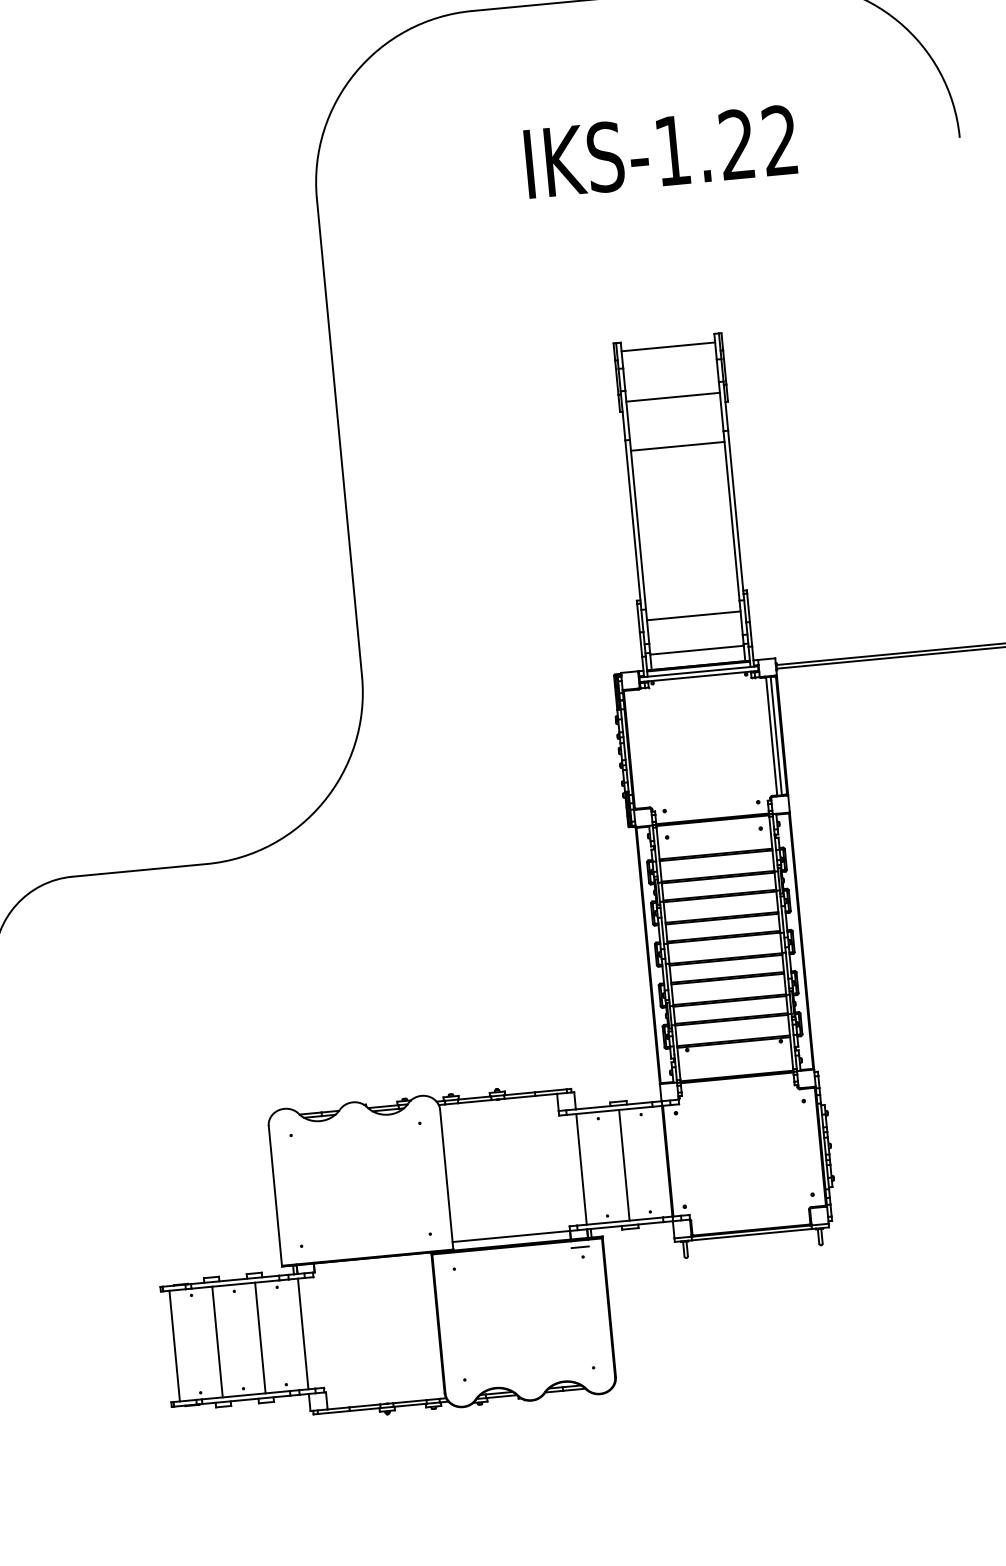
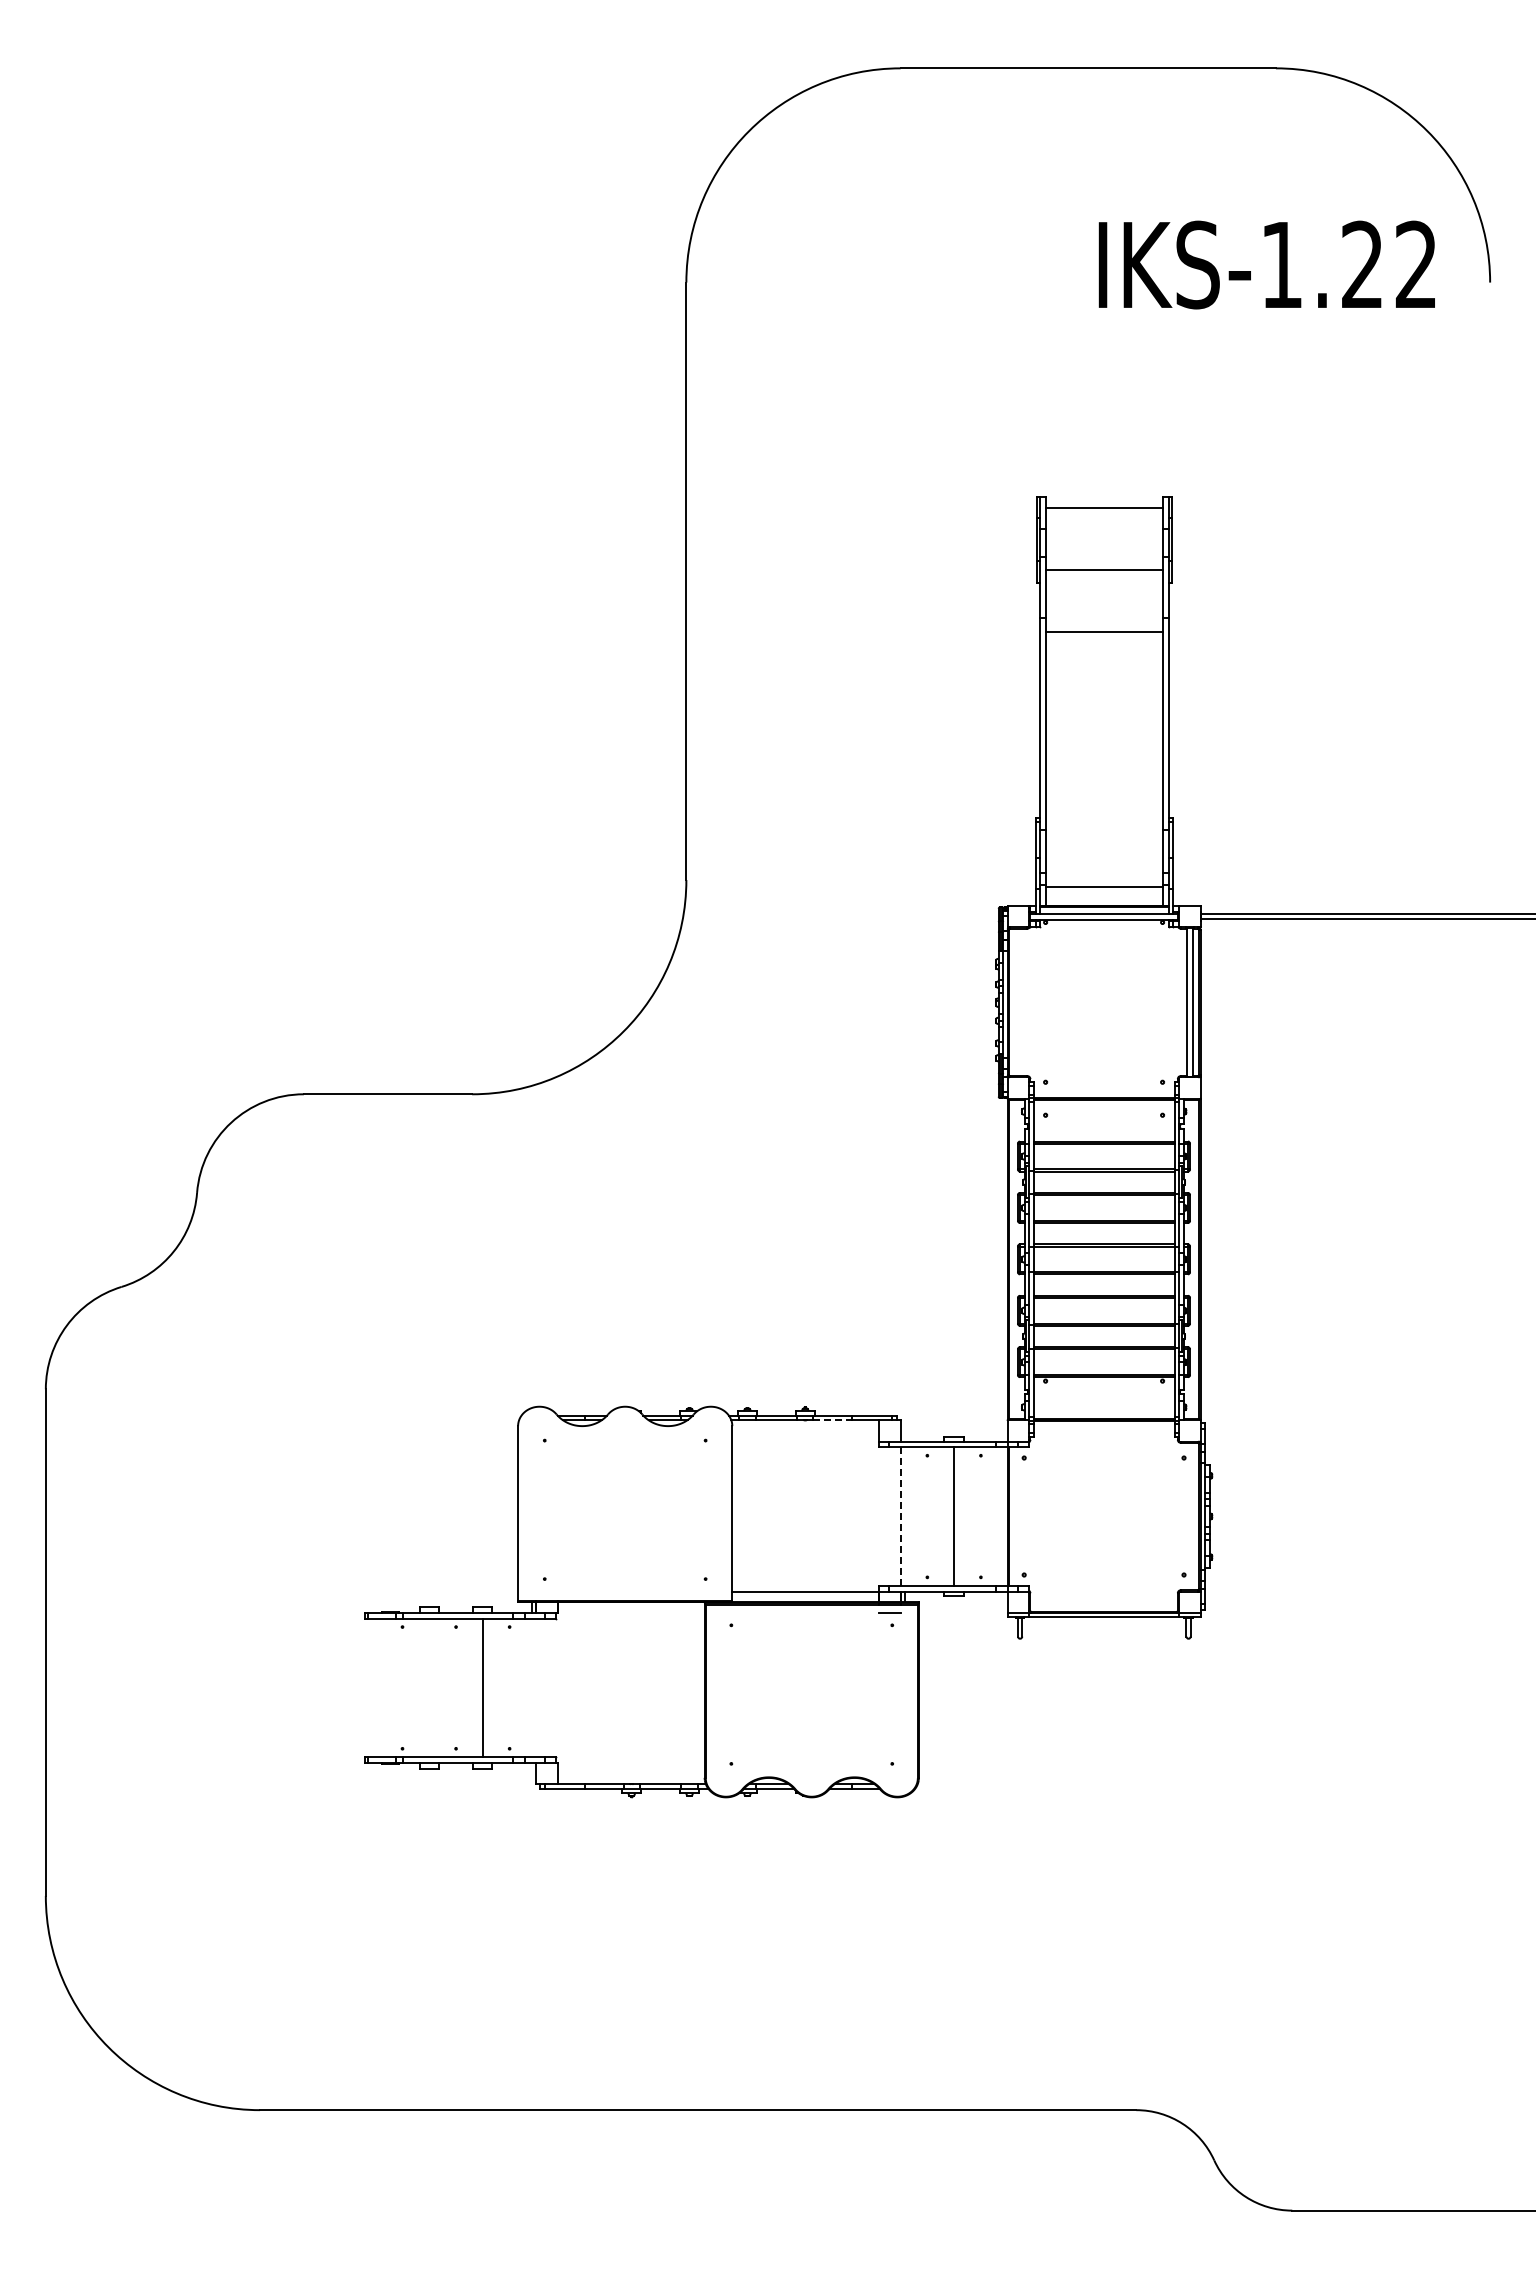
text: (660, 151) -> (1266, 264), moved
line: (693, 615) -> (1104, 843), removed
line: (520, 1097) -> (833, 1420), solid -> dashed
line: (581, 1170) -> (900, 1517), solid -> dashed
line: (303, 1333) -> (536, 1687), removed
line: (217, 1341) -> (429, 1687), removed
line: (174, 1345) -> (375, 1687), removed

